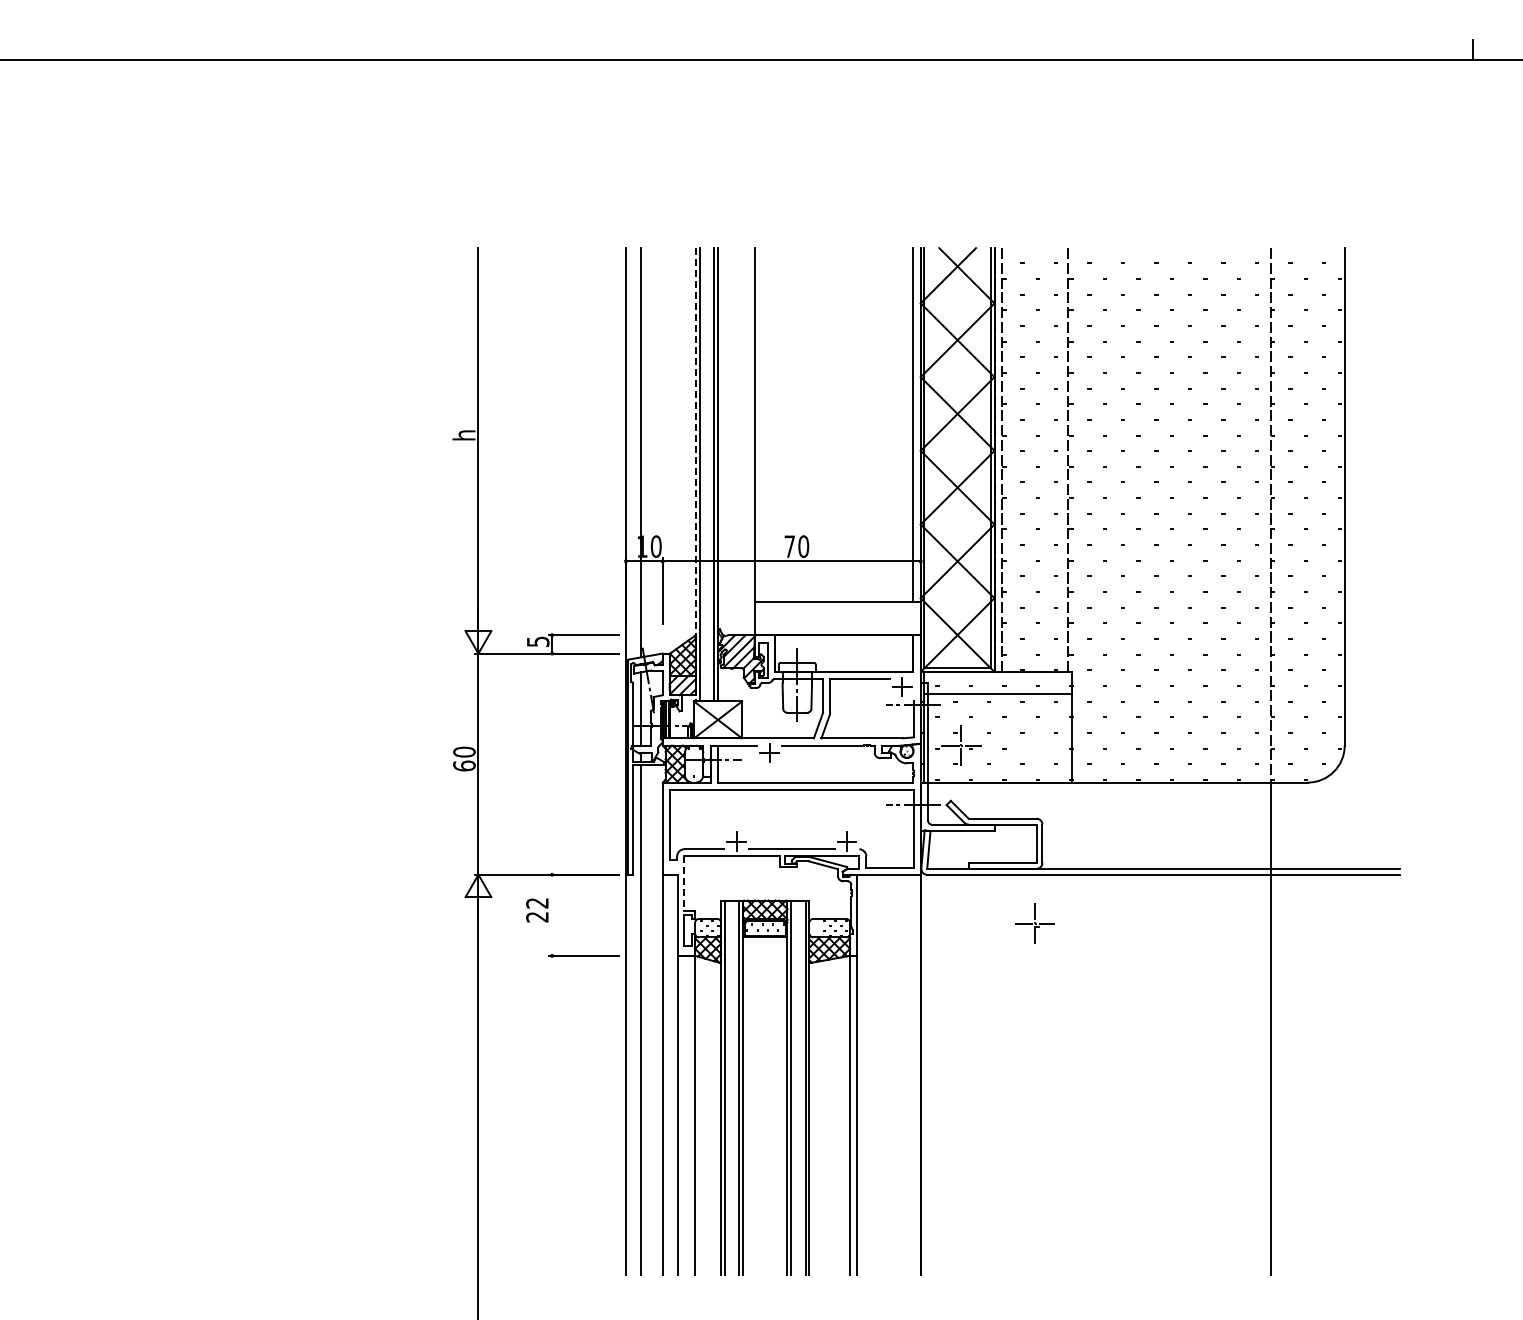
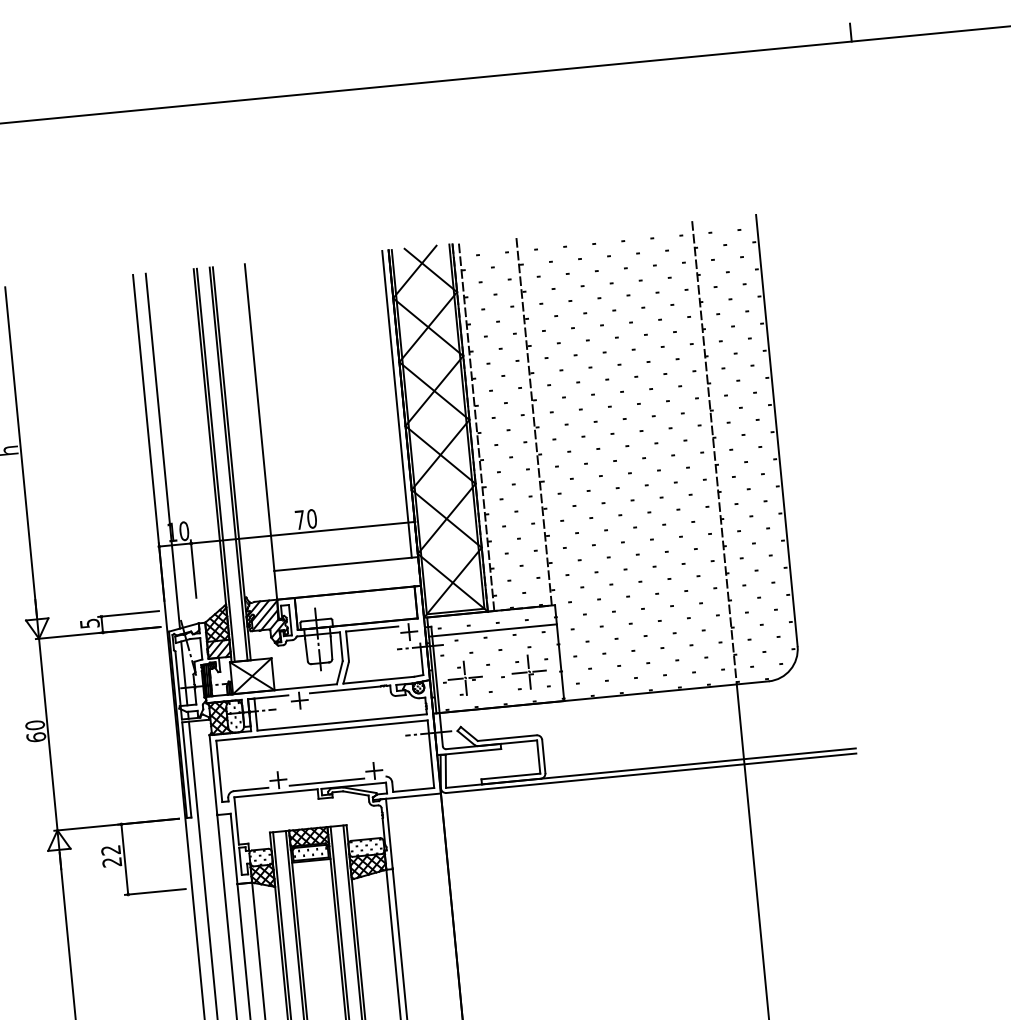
line: (695, 474) -> (212, 465), dashed -> solid
line: (684, 884) -> (236, 821), dashed -> solid
line: (552, 914) -> (125, 858), added
part: (1034, 923) -> (528, 672), moved

